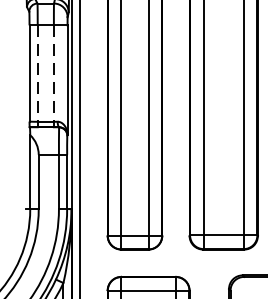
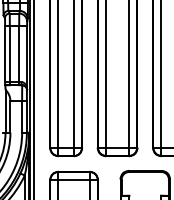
line: (37, 74) -> (9, 54), dashed -> solid
line: (54, 74) -> (19, 54), dashed -> solid

